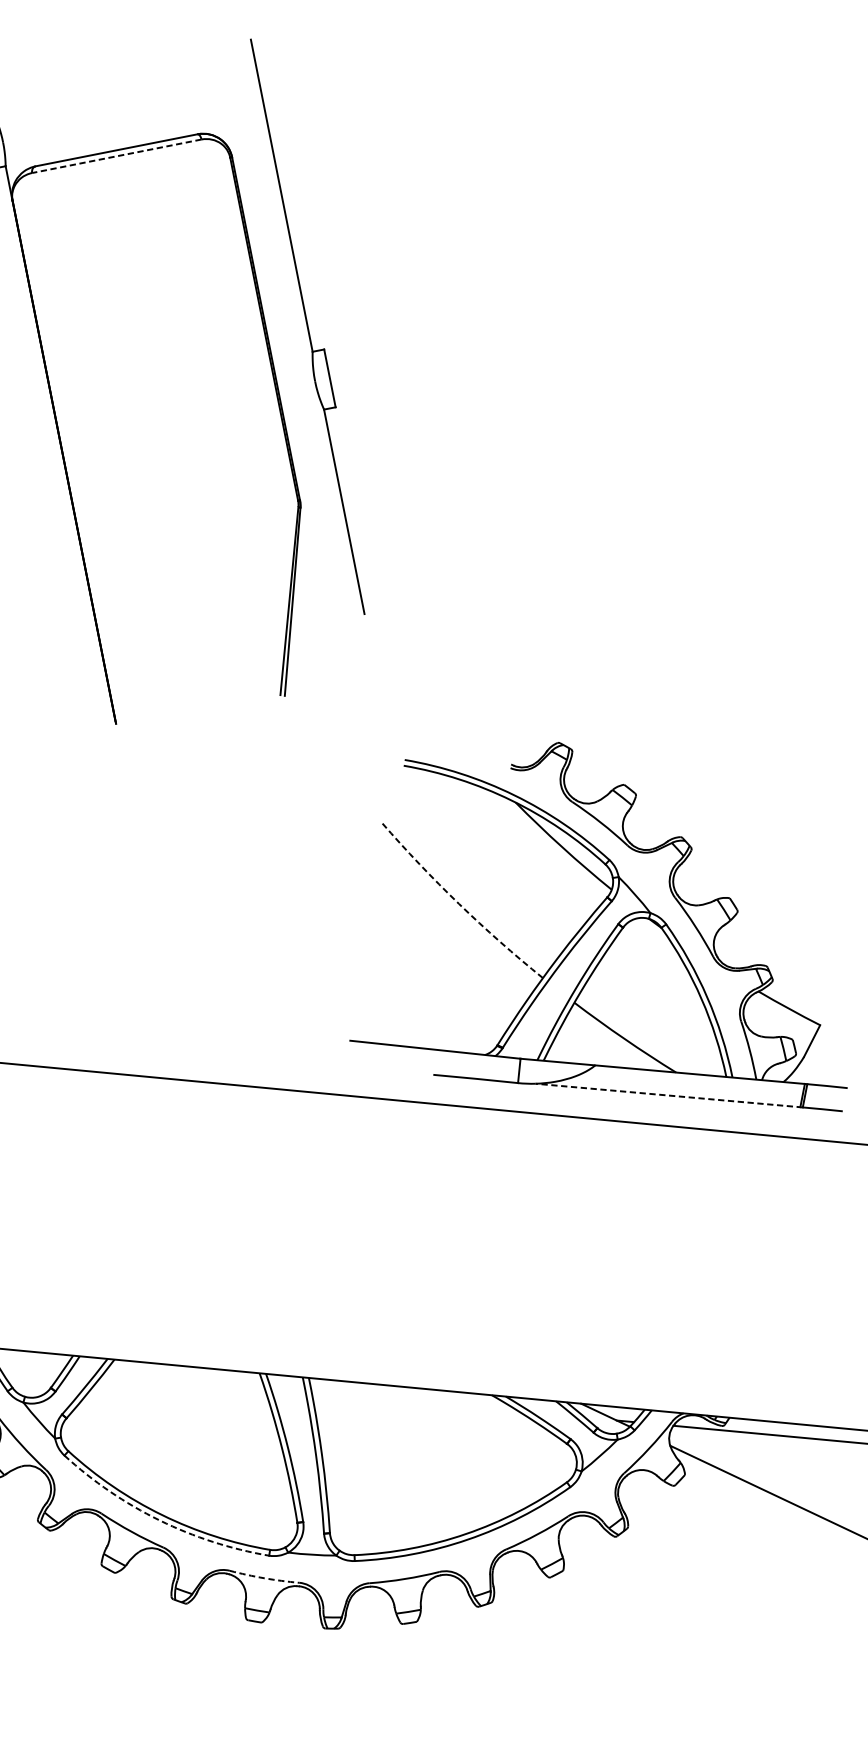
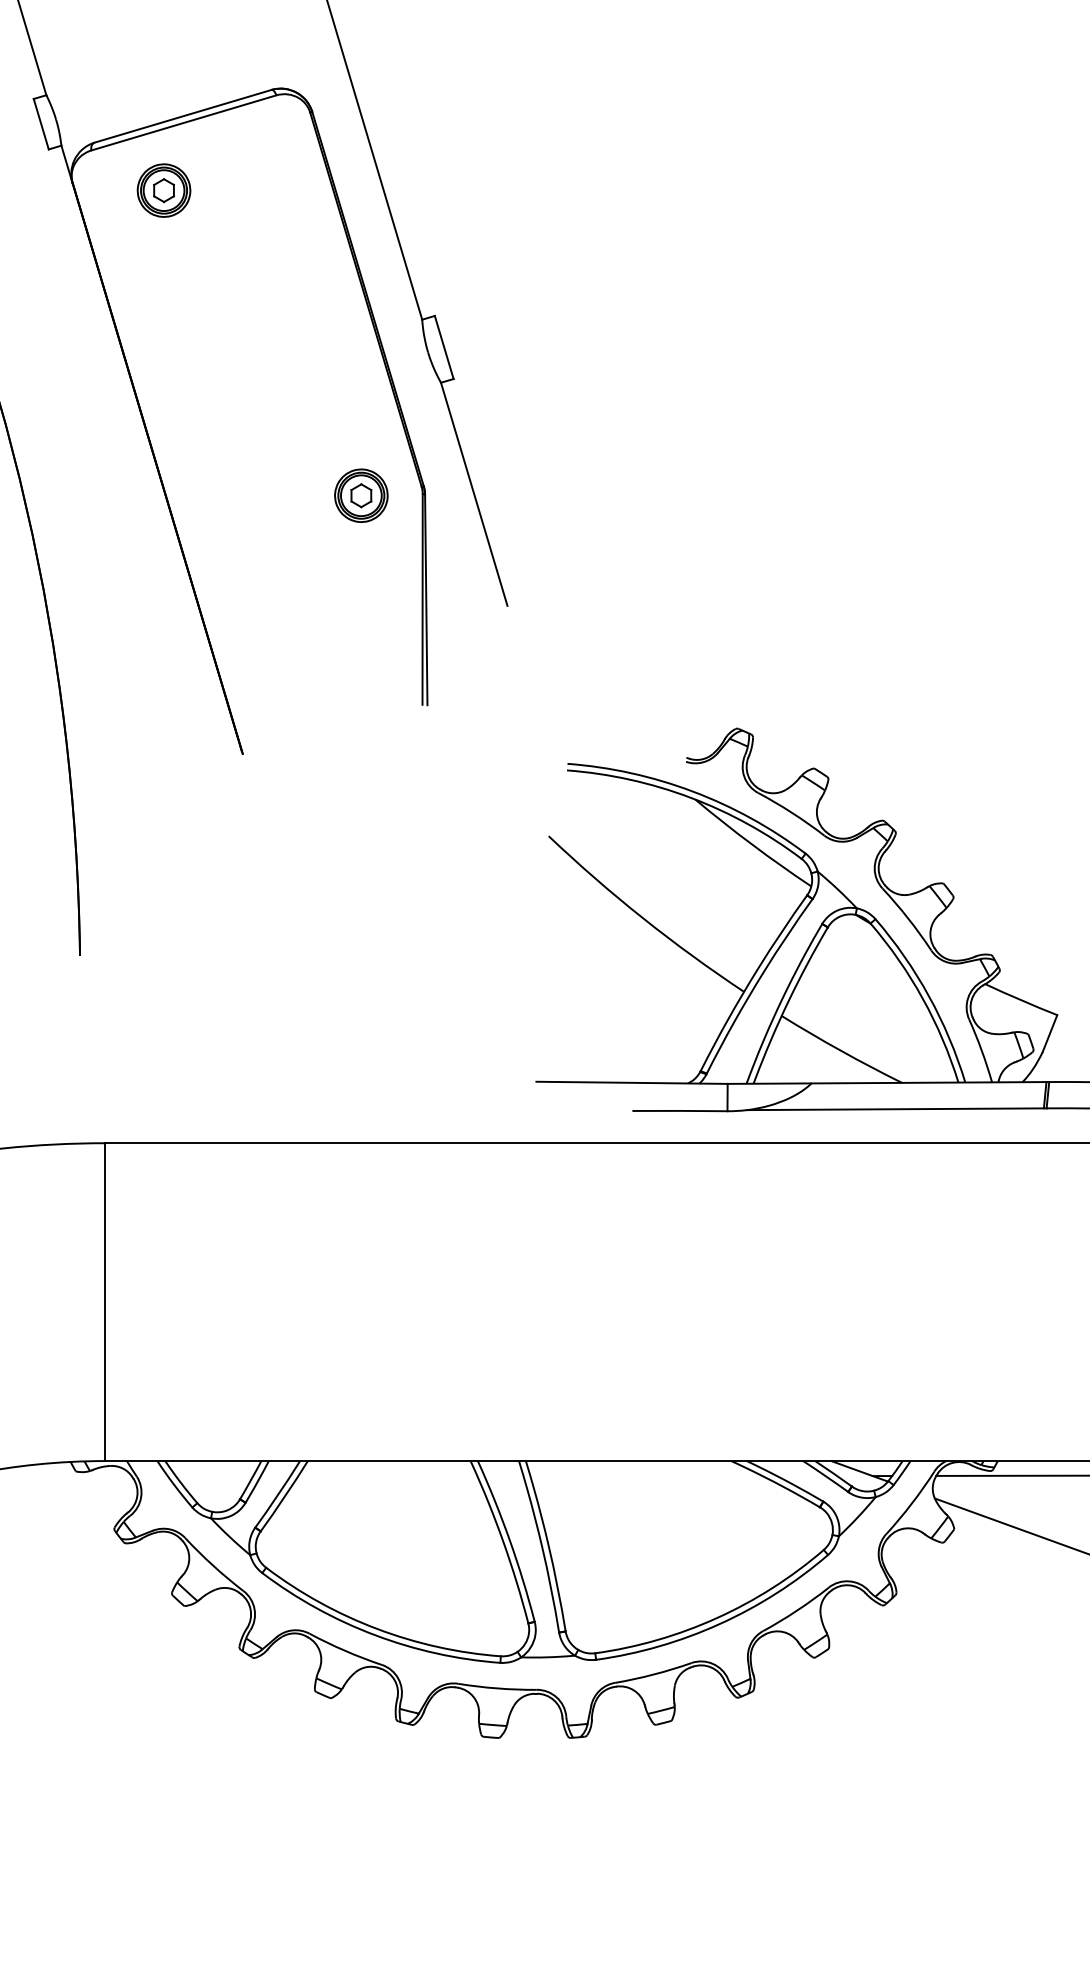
line: (116, 156) -> (183, 123), dashed -> solid
part: (92, 214) -> (163, 190), added
part: (243, 503) -> (361, 495), added
arc: (459, 904) -> (643, 918), dashed -> solid
line: (668, 1095) -> (896, 1109), dashed -> solid
arc: (159, 1520) -> (374, 1635), dashed -> solid
arc: (264, 1578) -> (497, 1688), dashed -> solid

